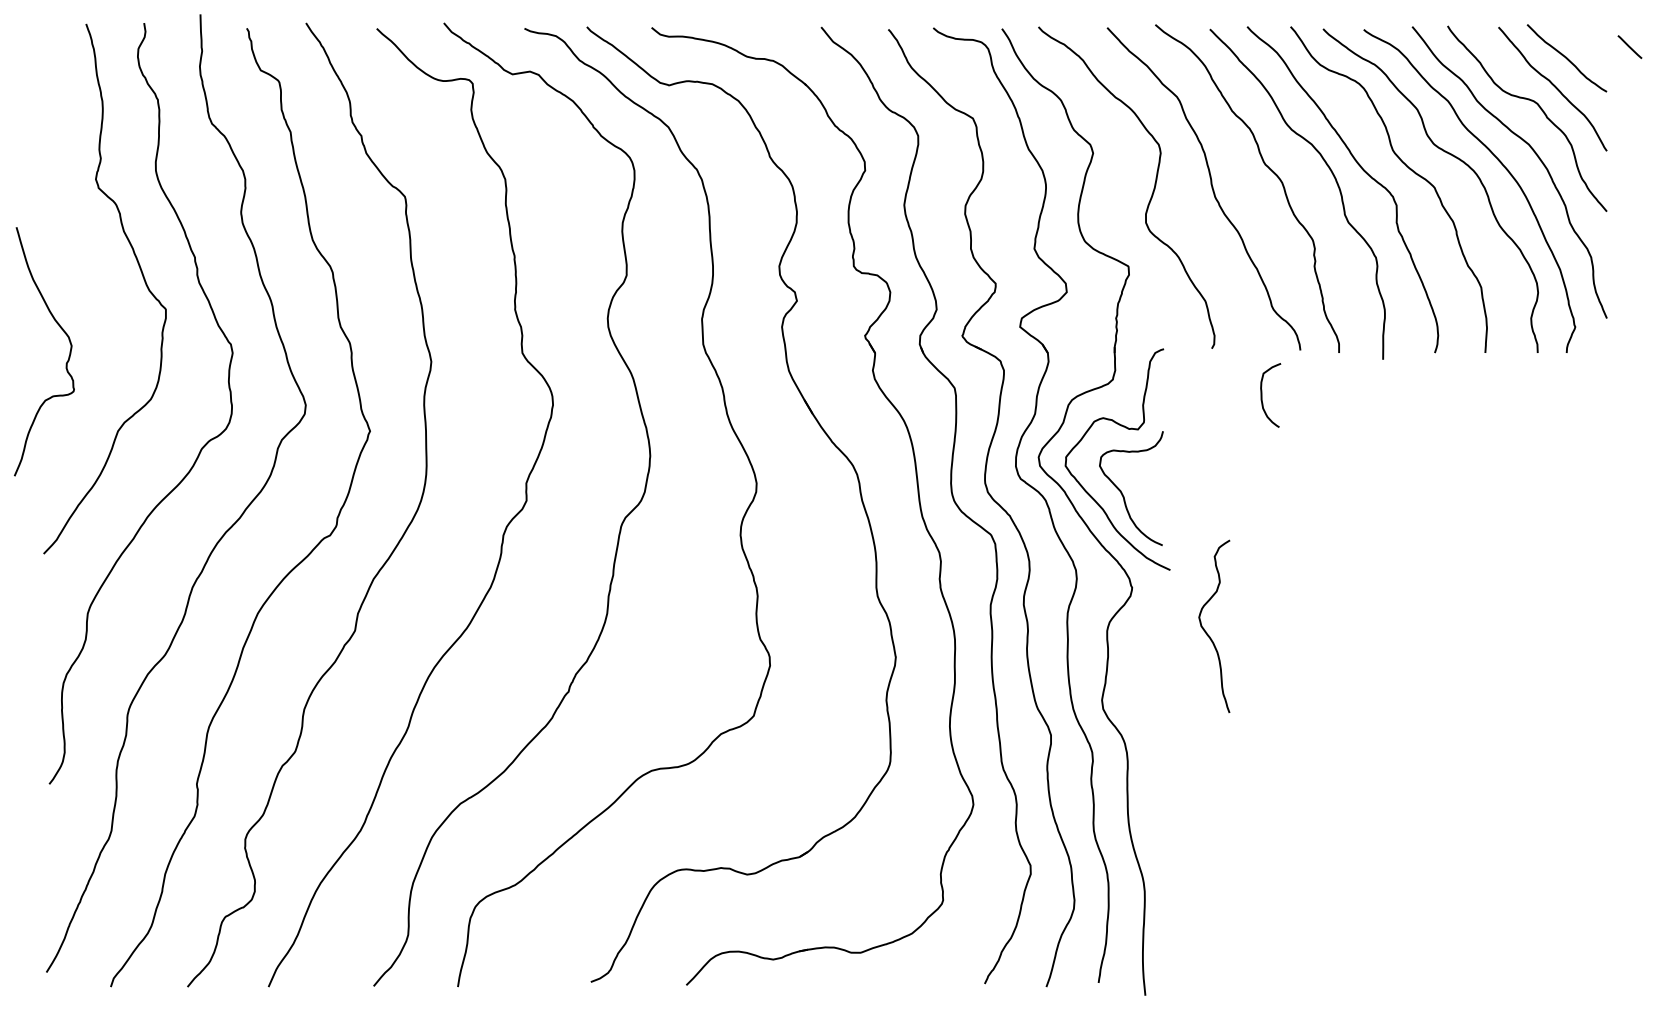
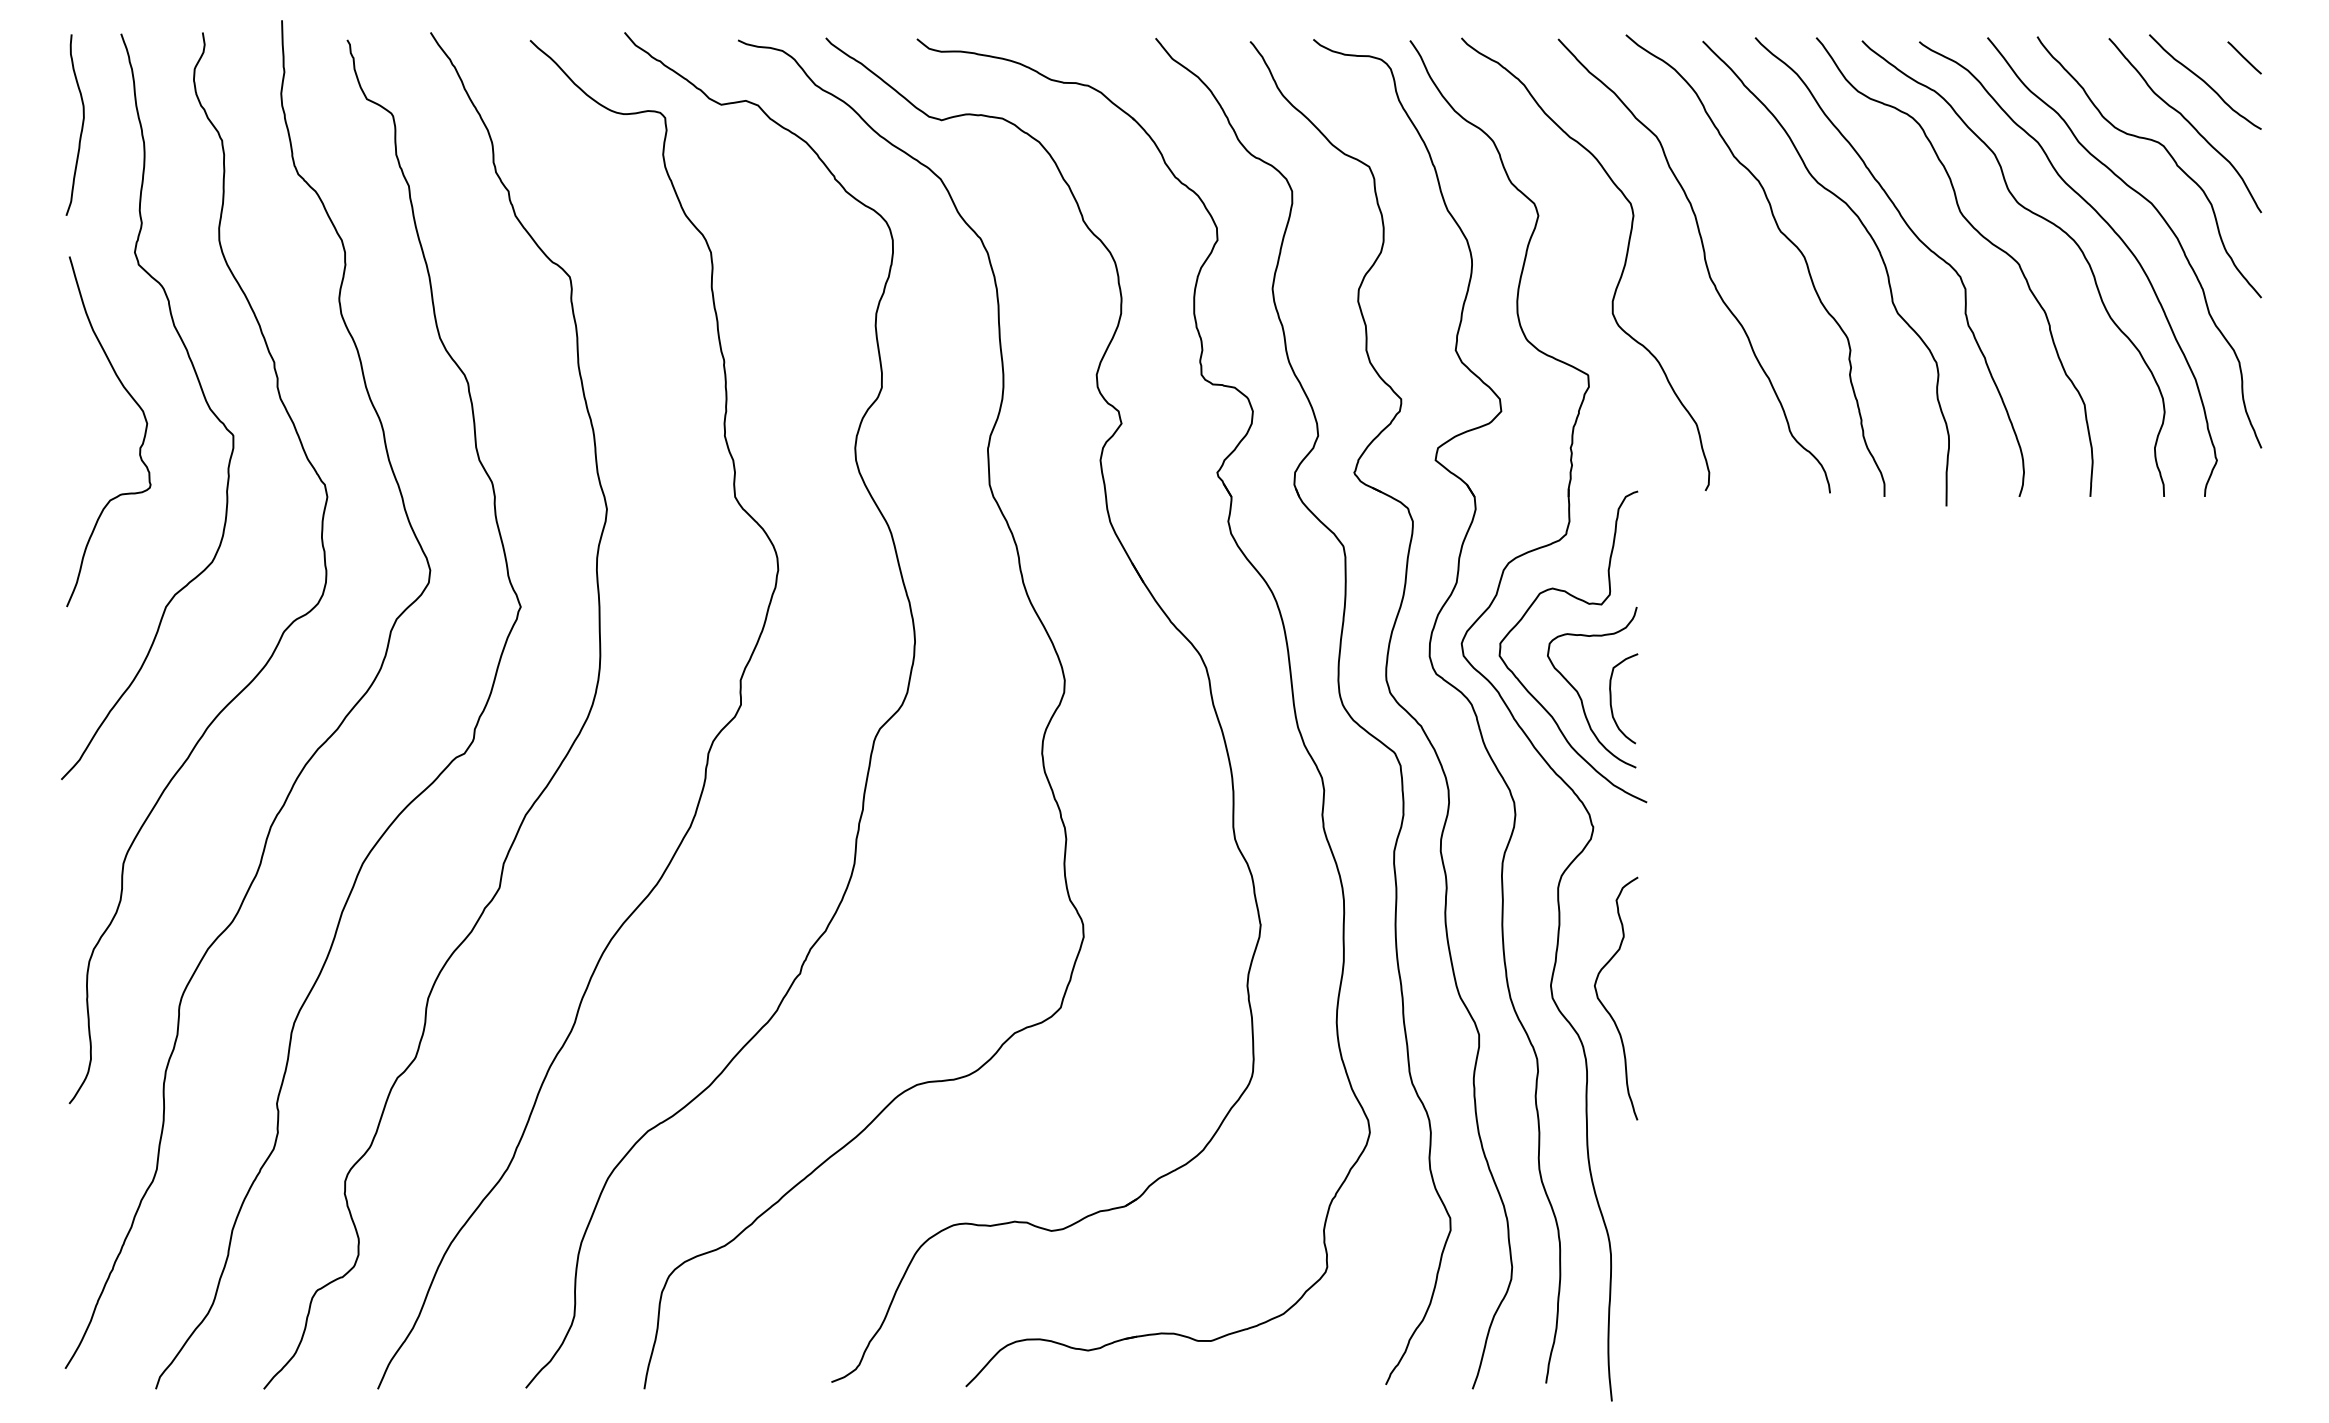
line: (1629, 46) -> (2243, 57), moved
curve: (57, 90) -> (80, 127), added
curve: (66, 361) -> (139, 445), moved
curve: (1262, 395) -> (1612, 698), moved
curve: (1207, 632) -> (1606, 1007), moved

